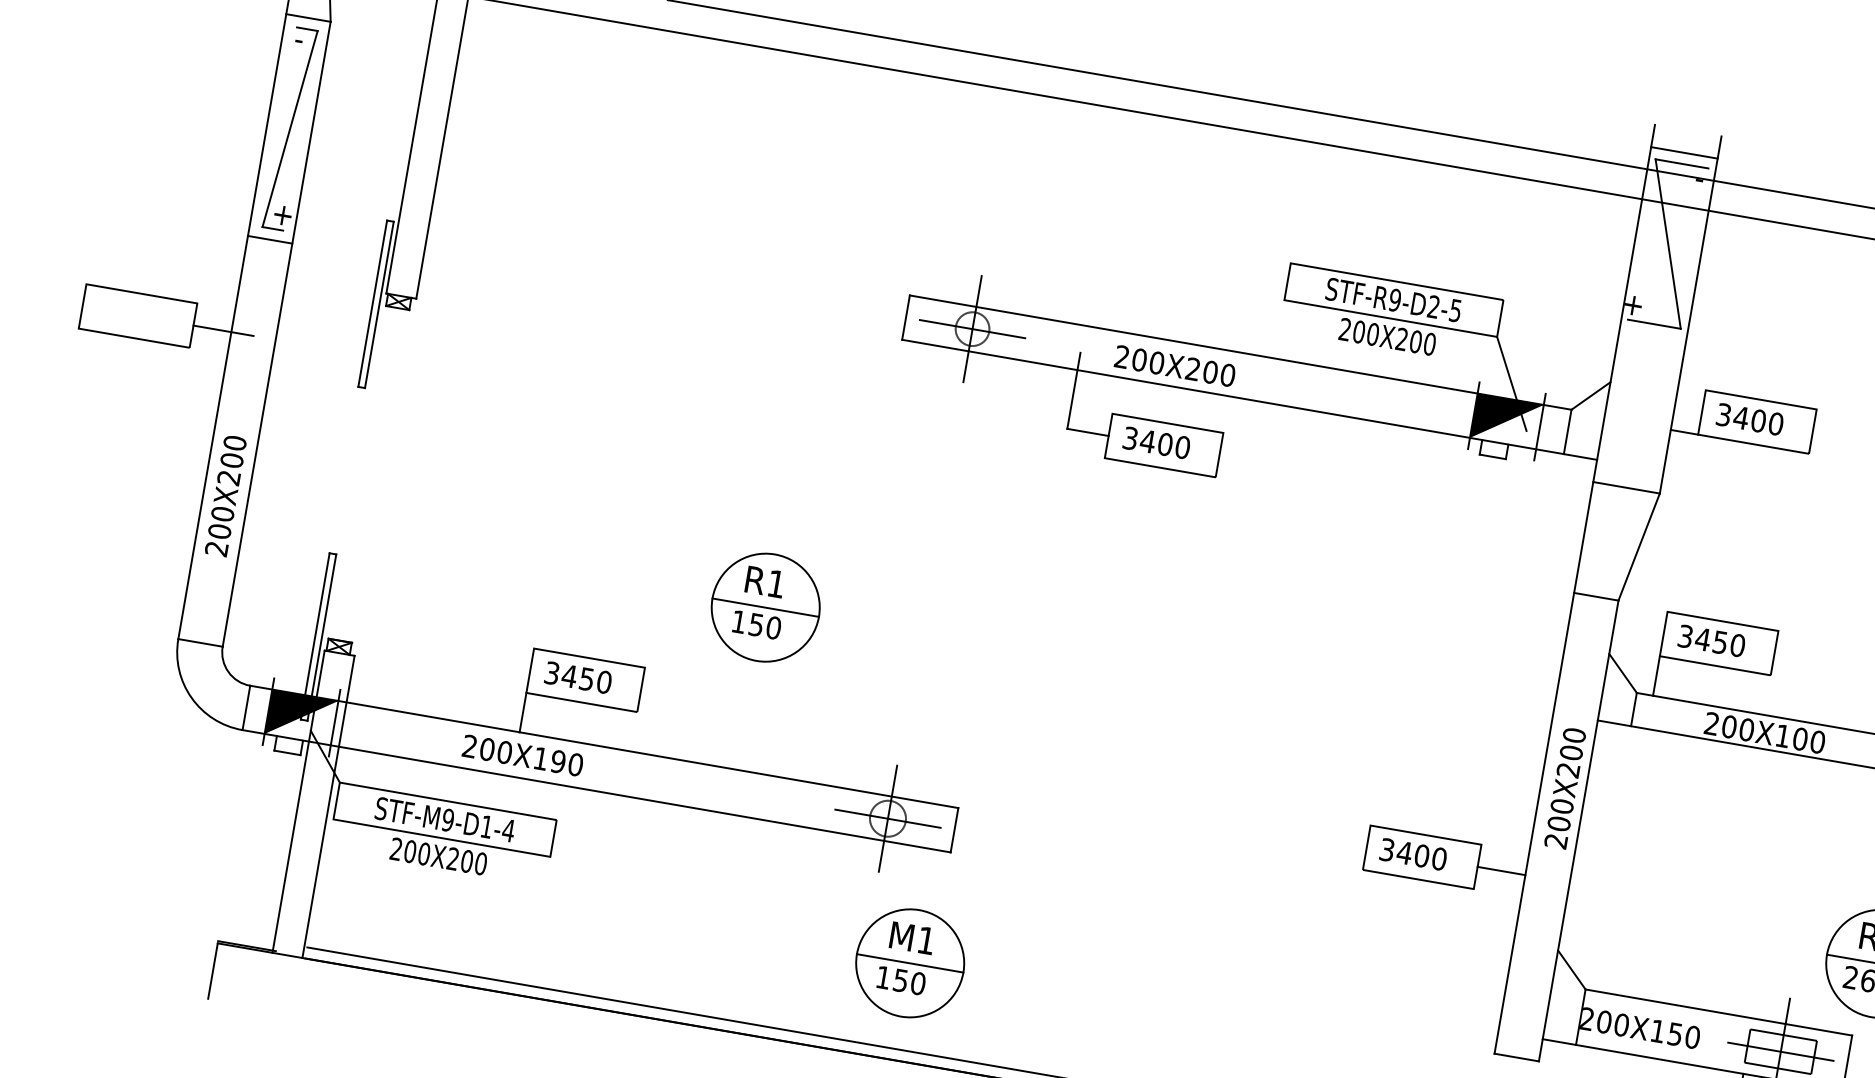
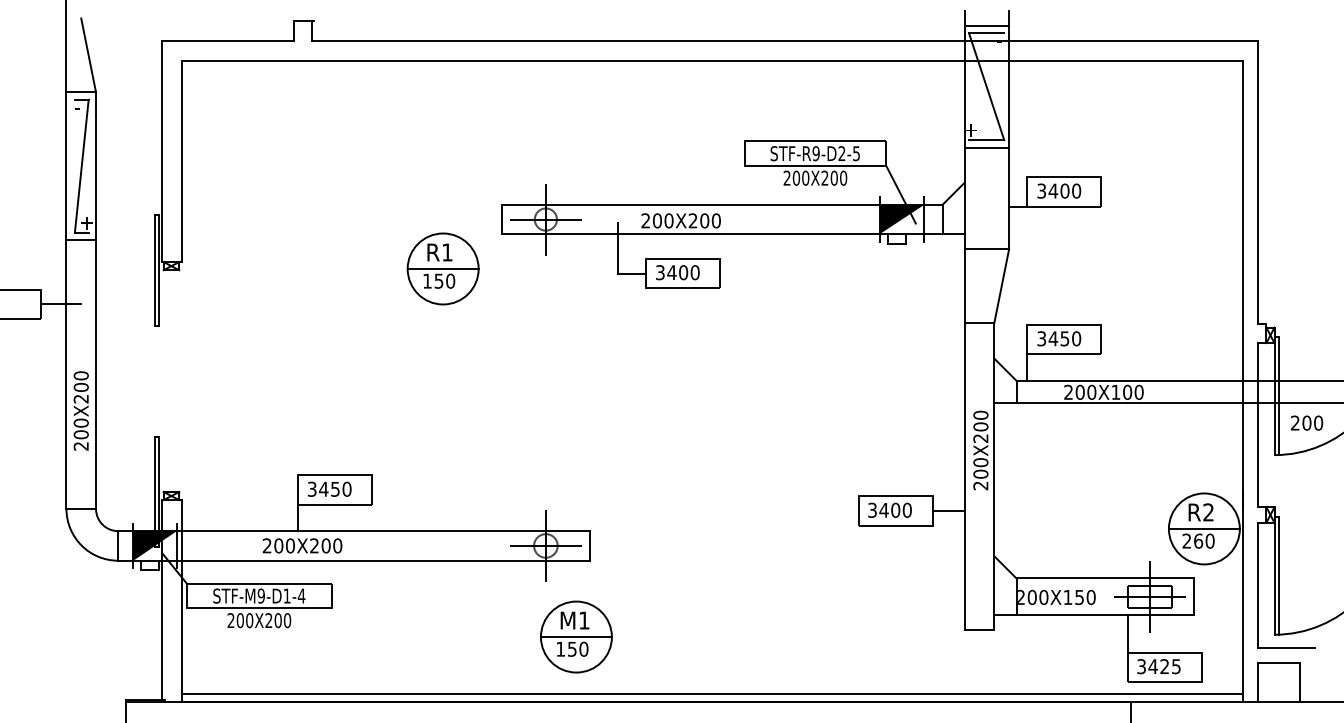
line: (1652, 335) -> (986, 147), added
part: (764, 606) -> (442, 268), moved
text: (549, 759) -> (320, 545), 200X190 -> 200X200

